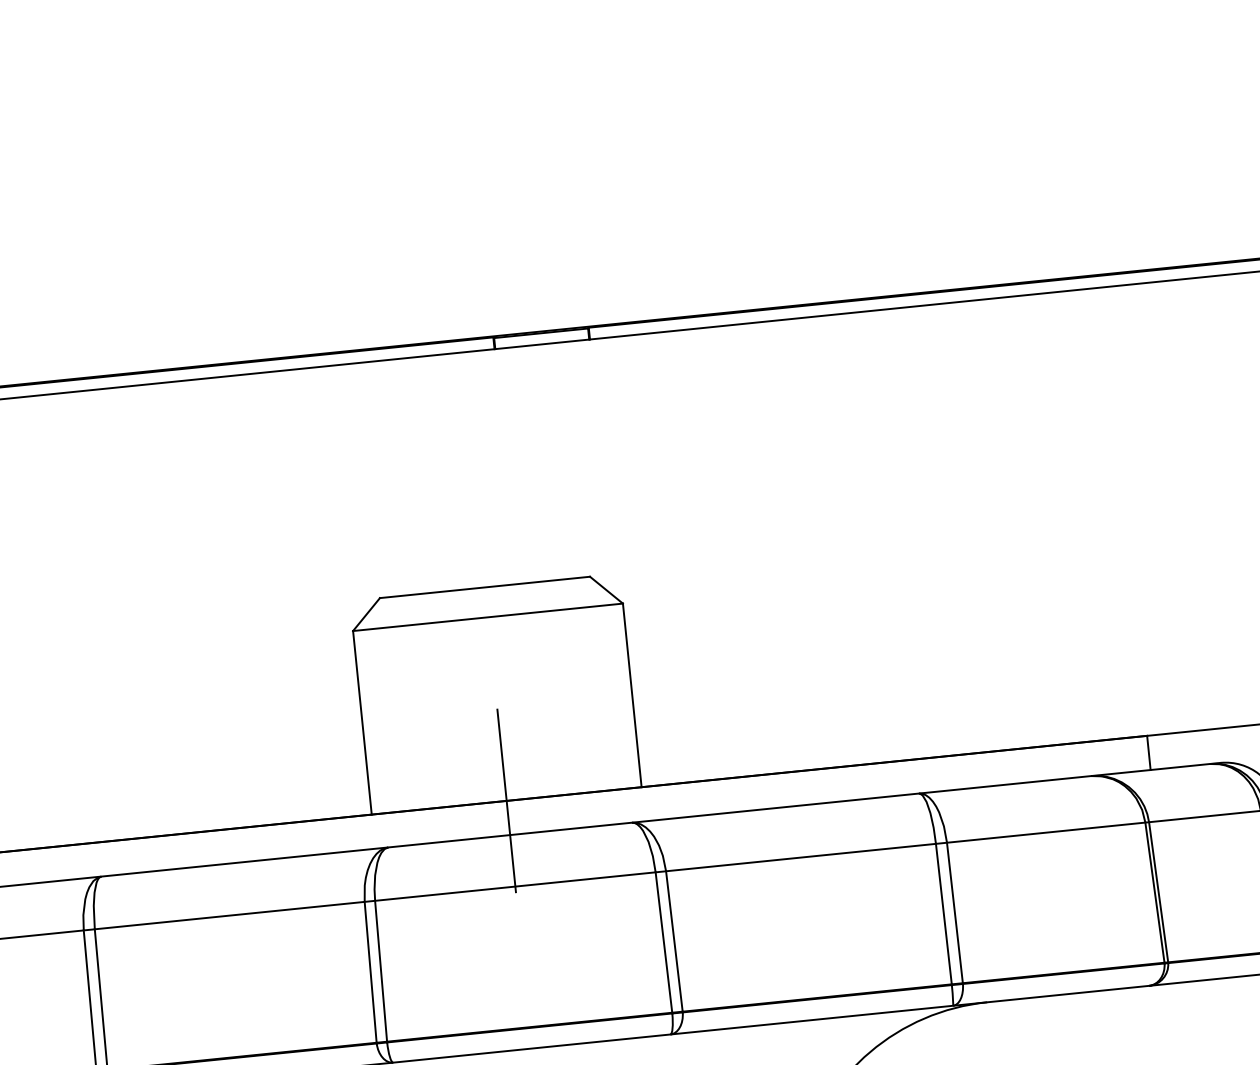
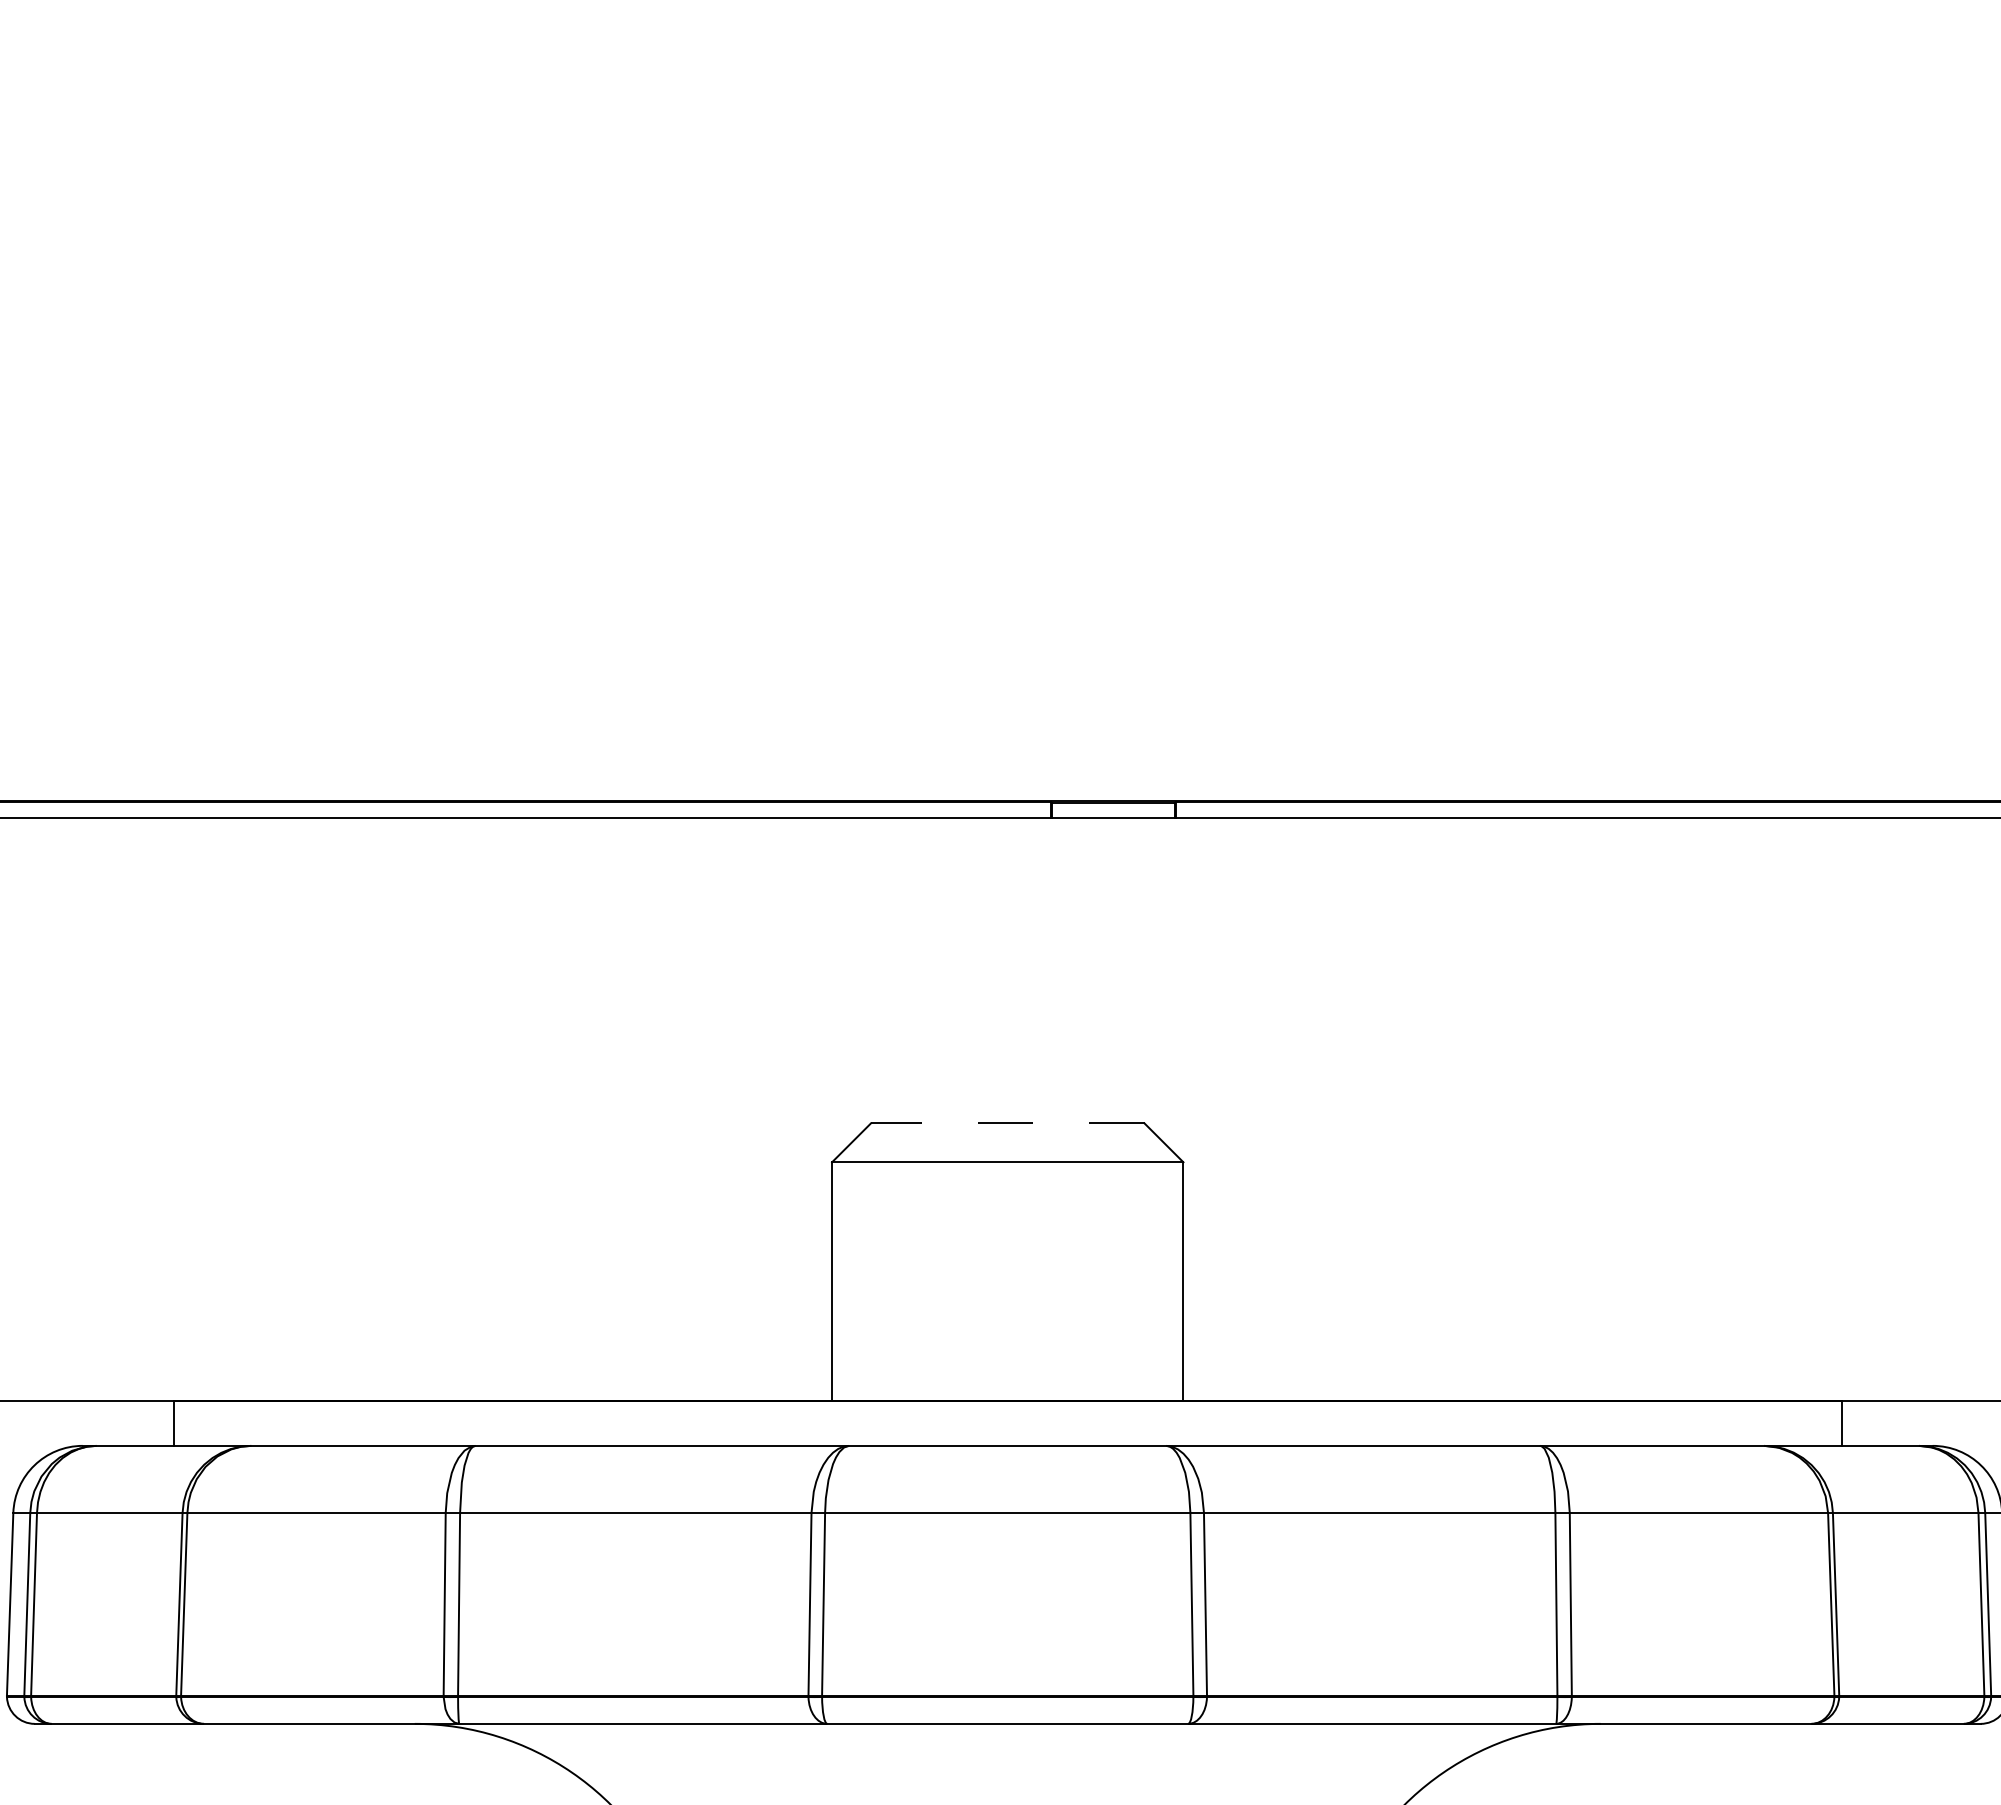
line: (484, 587) -> (1007, 1123), solid -> dashed
line: (506, 801) -> (1007, 1401), removed

